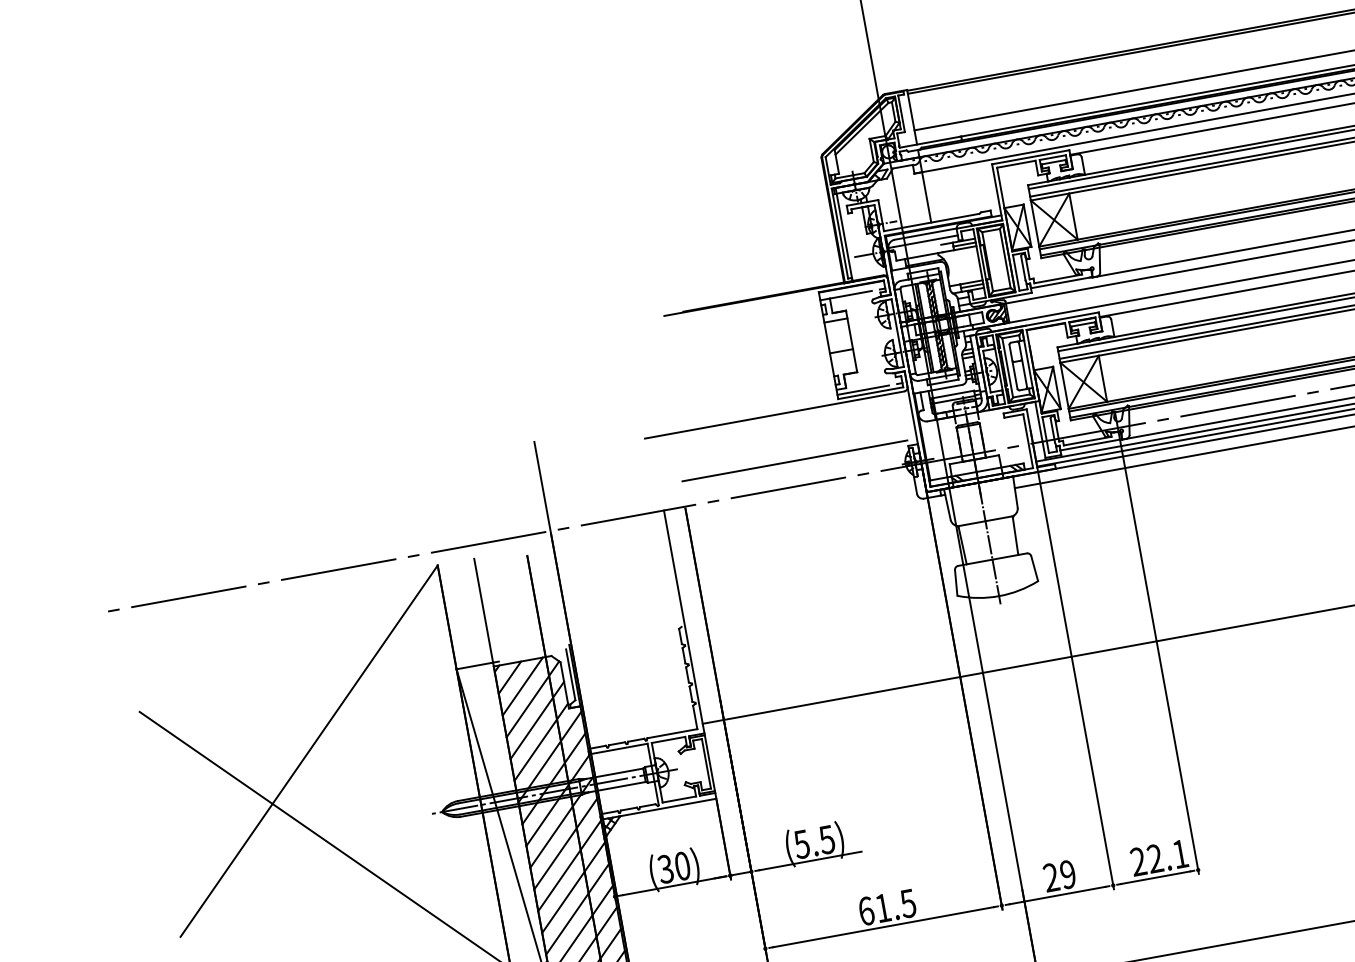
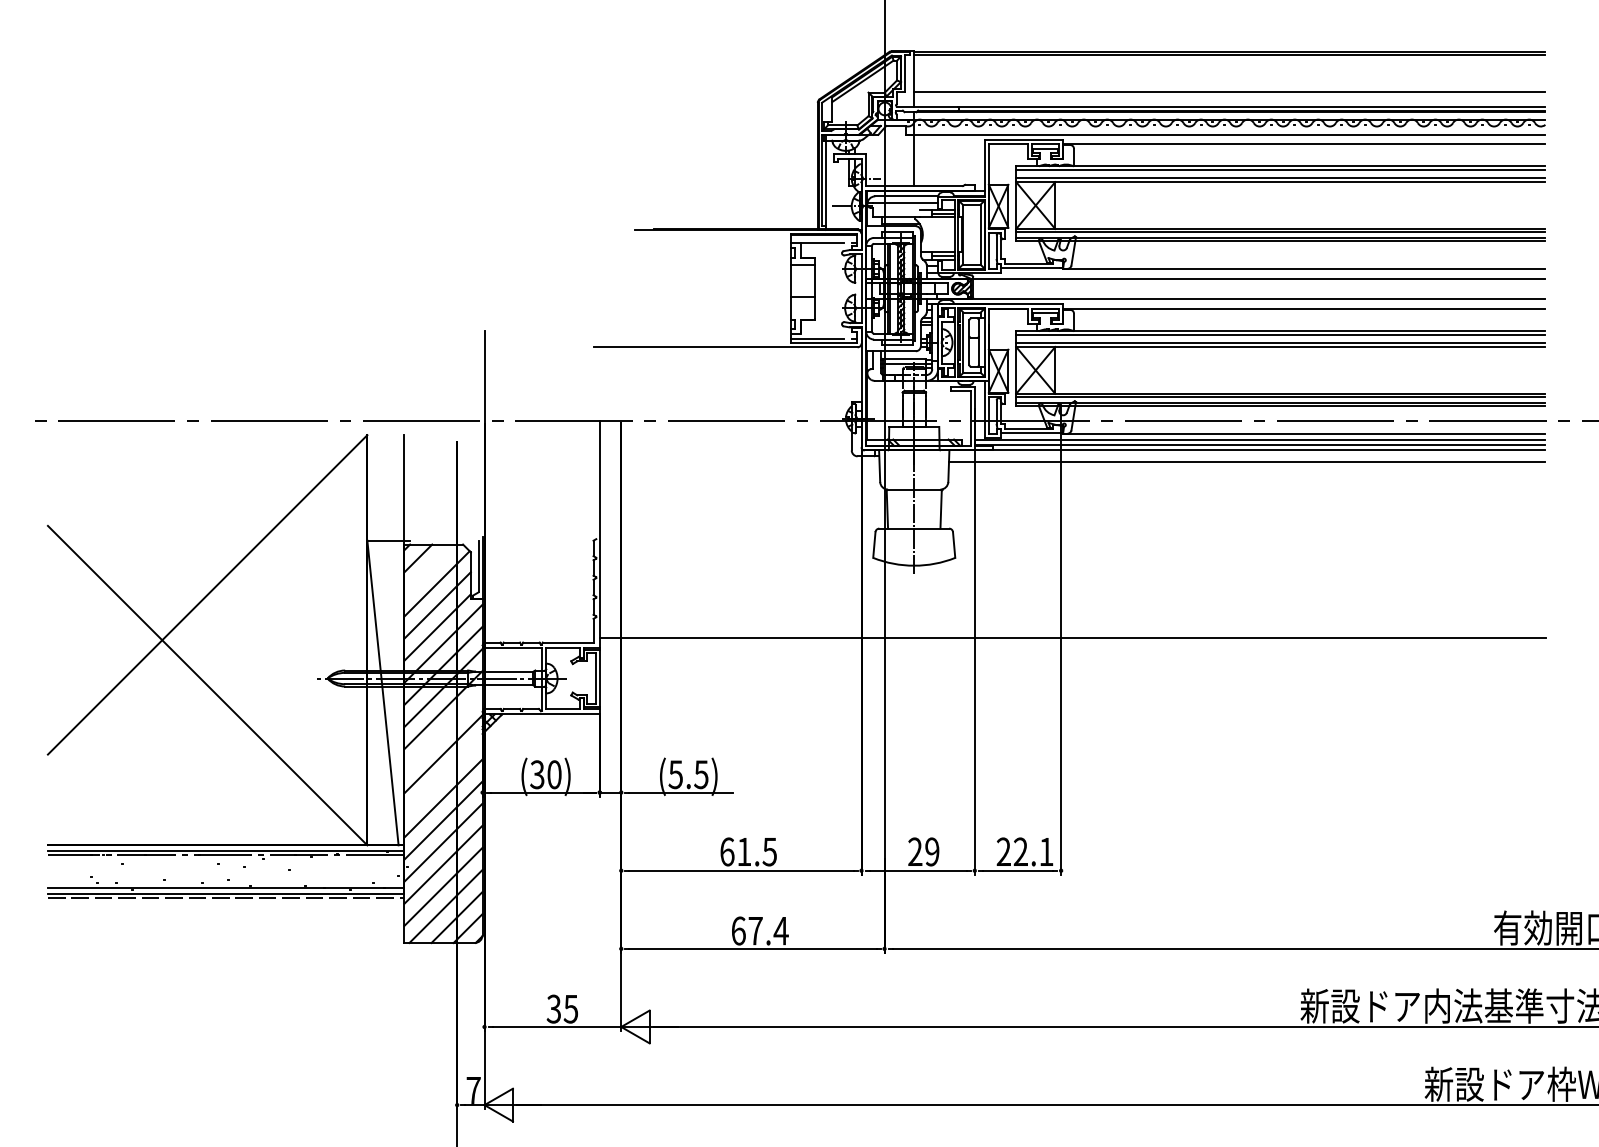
line: (794, 461) -> (737, 396), removed
line: (522, 686) -> (429, 569), removed
line: (565, 844) -> (443, 732), removed
line: (573, 887) -> (443, 776), removed

